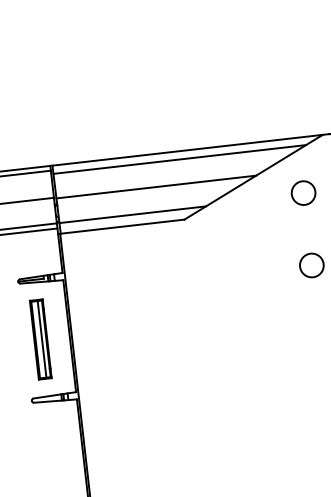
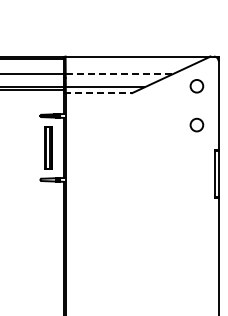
line: (180, 160) -> (133, 61), removed
line: (156, 187) -> (119, 74), solid -> dashed
line: (121, 227) -> (98, 93), solid -> dashed

